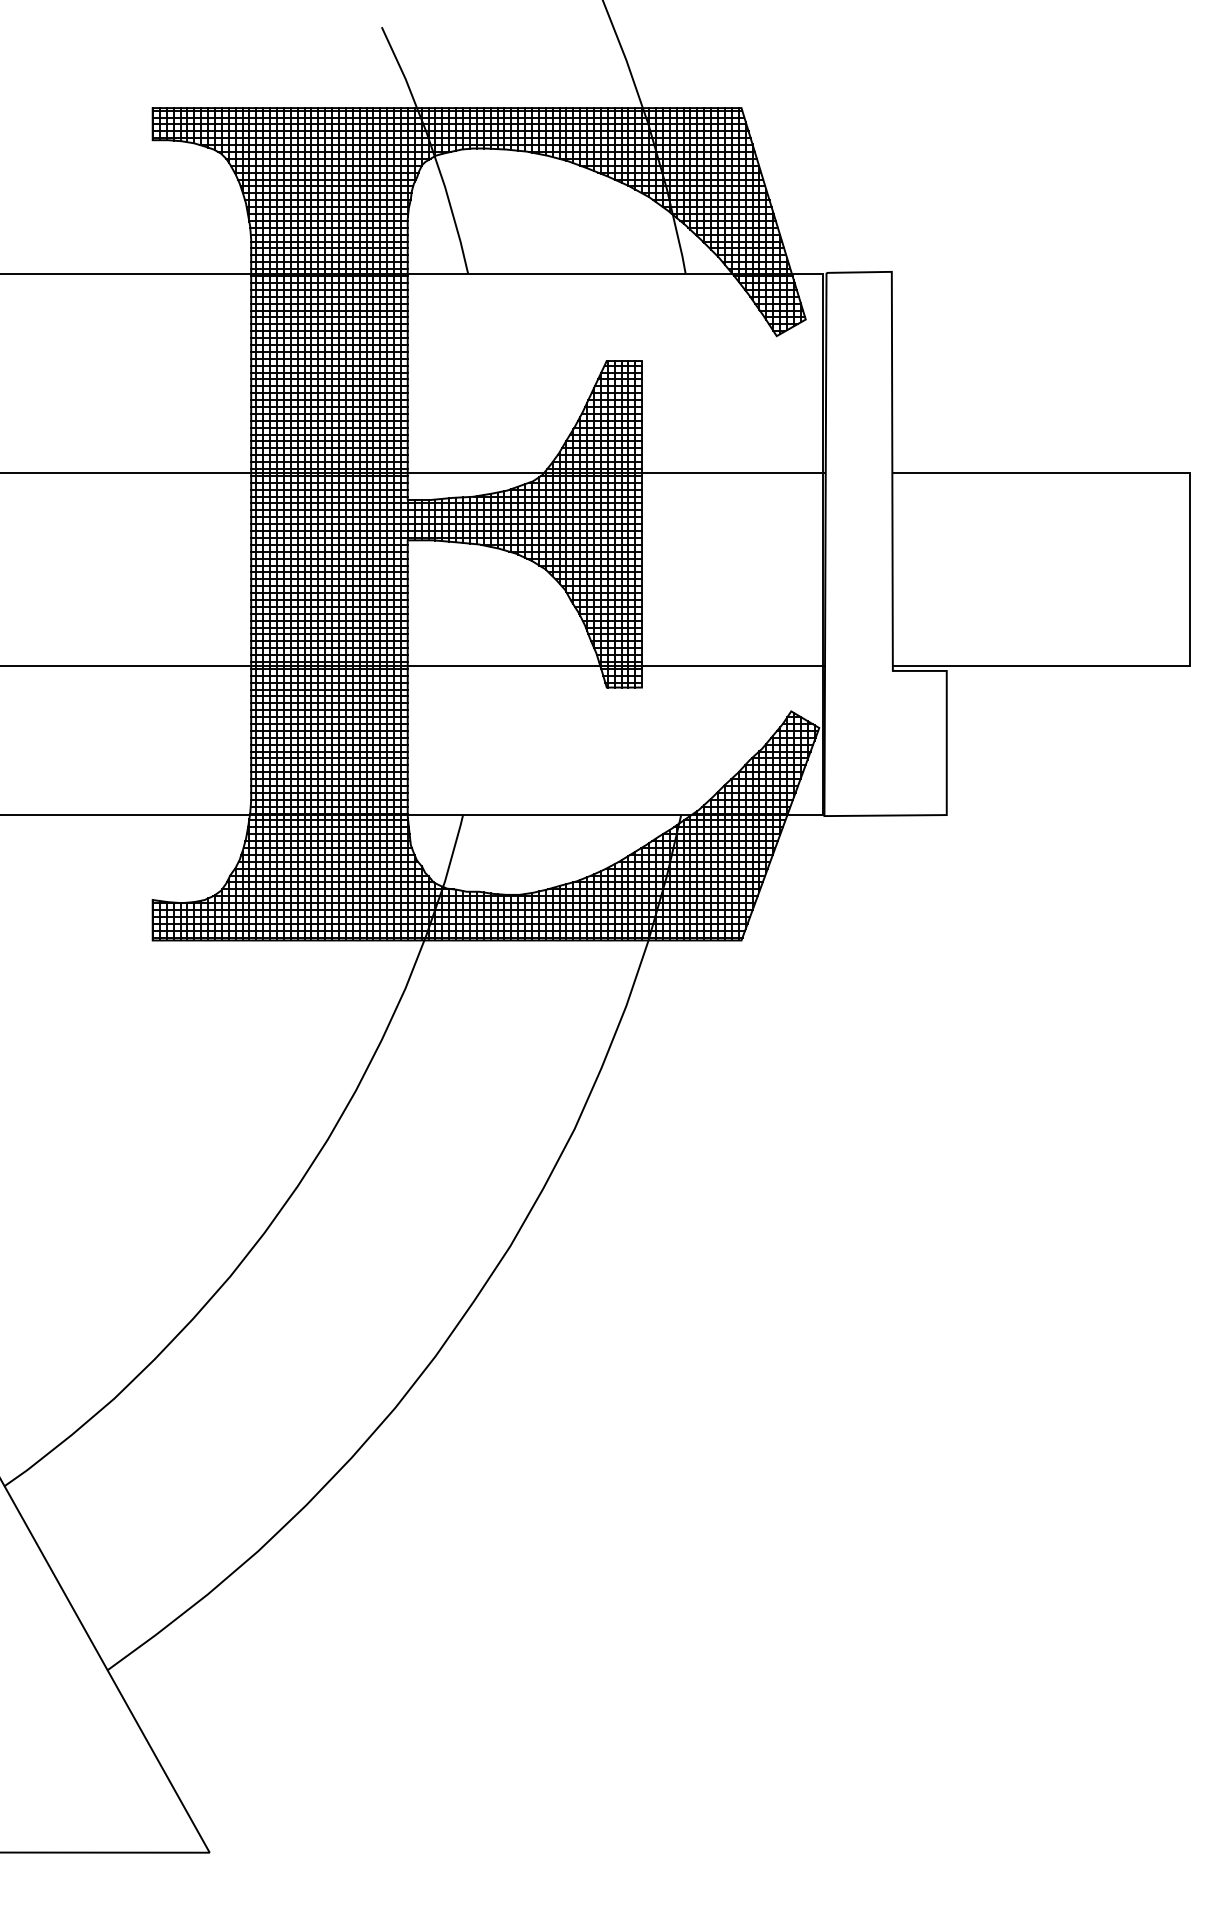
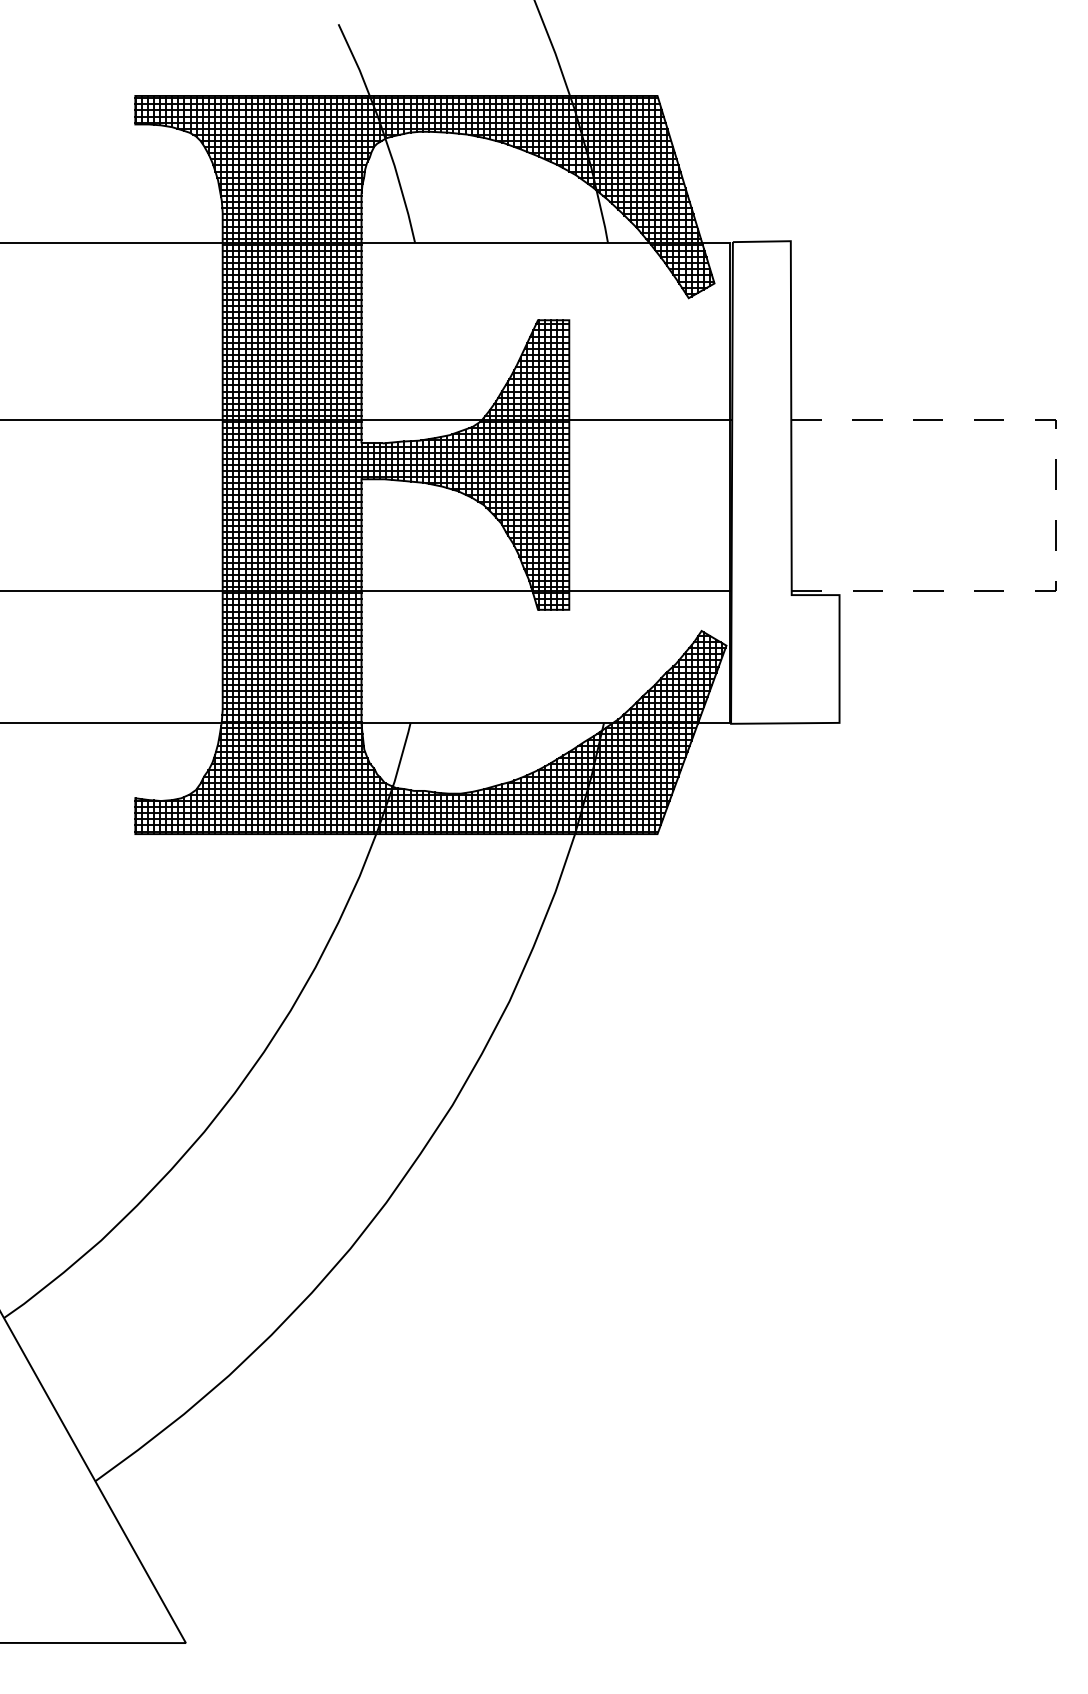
line: (1190, 568) -> (1055, 504), solid -> dashed

